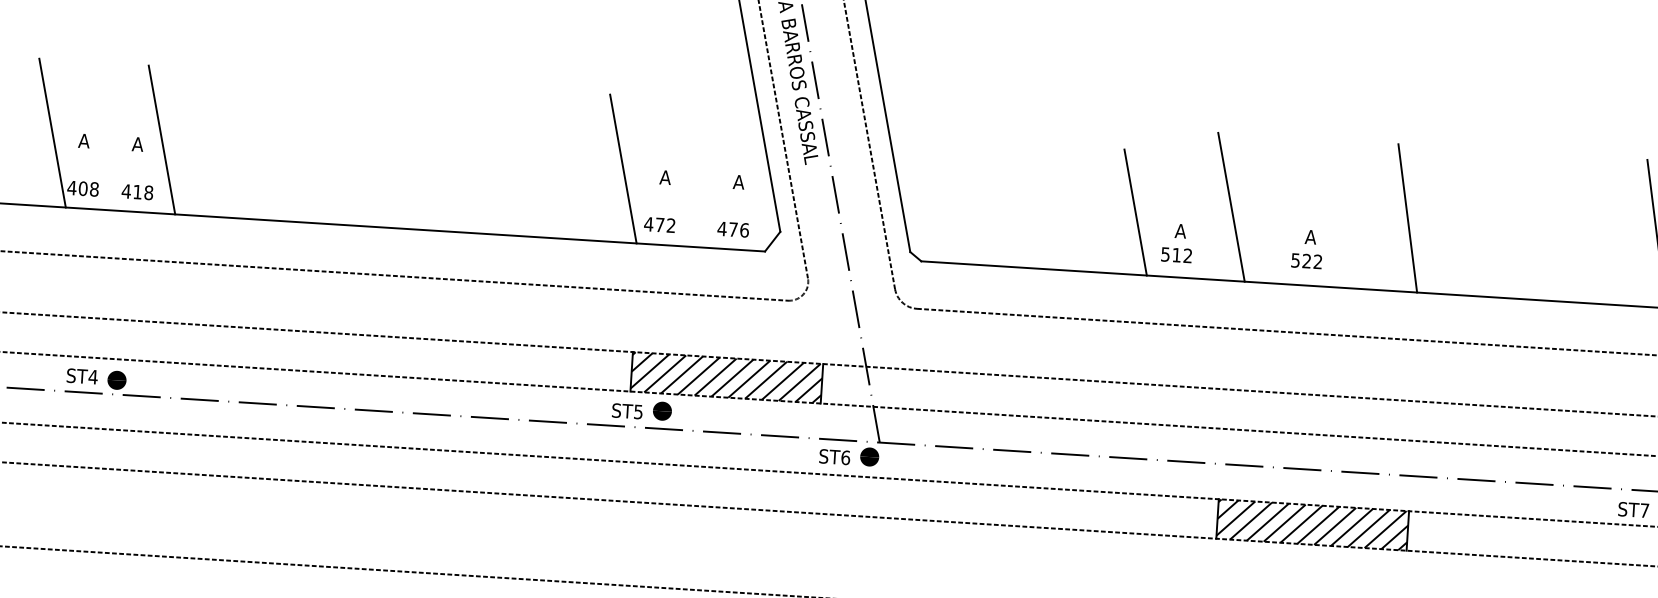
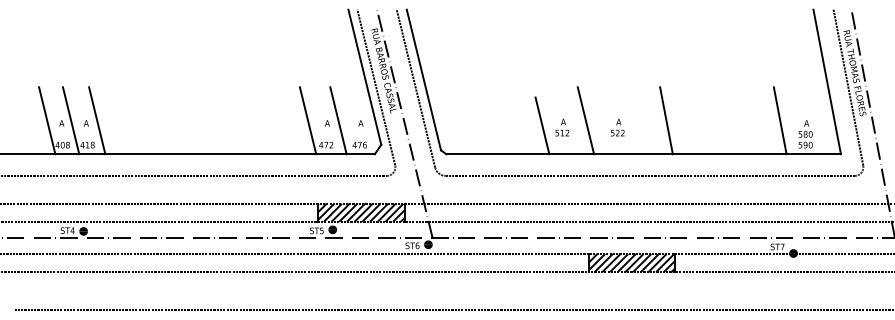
line: (103, 135) -> (70, 120), added
line: (690, 172) -> (338, 120), added
text: (1177, 242) -> (562, 127), moved
text: (1307, 248) -> (617, 127), moved

